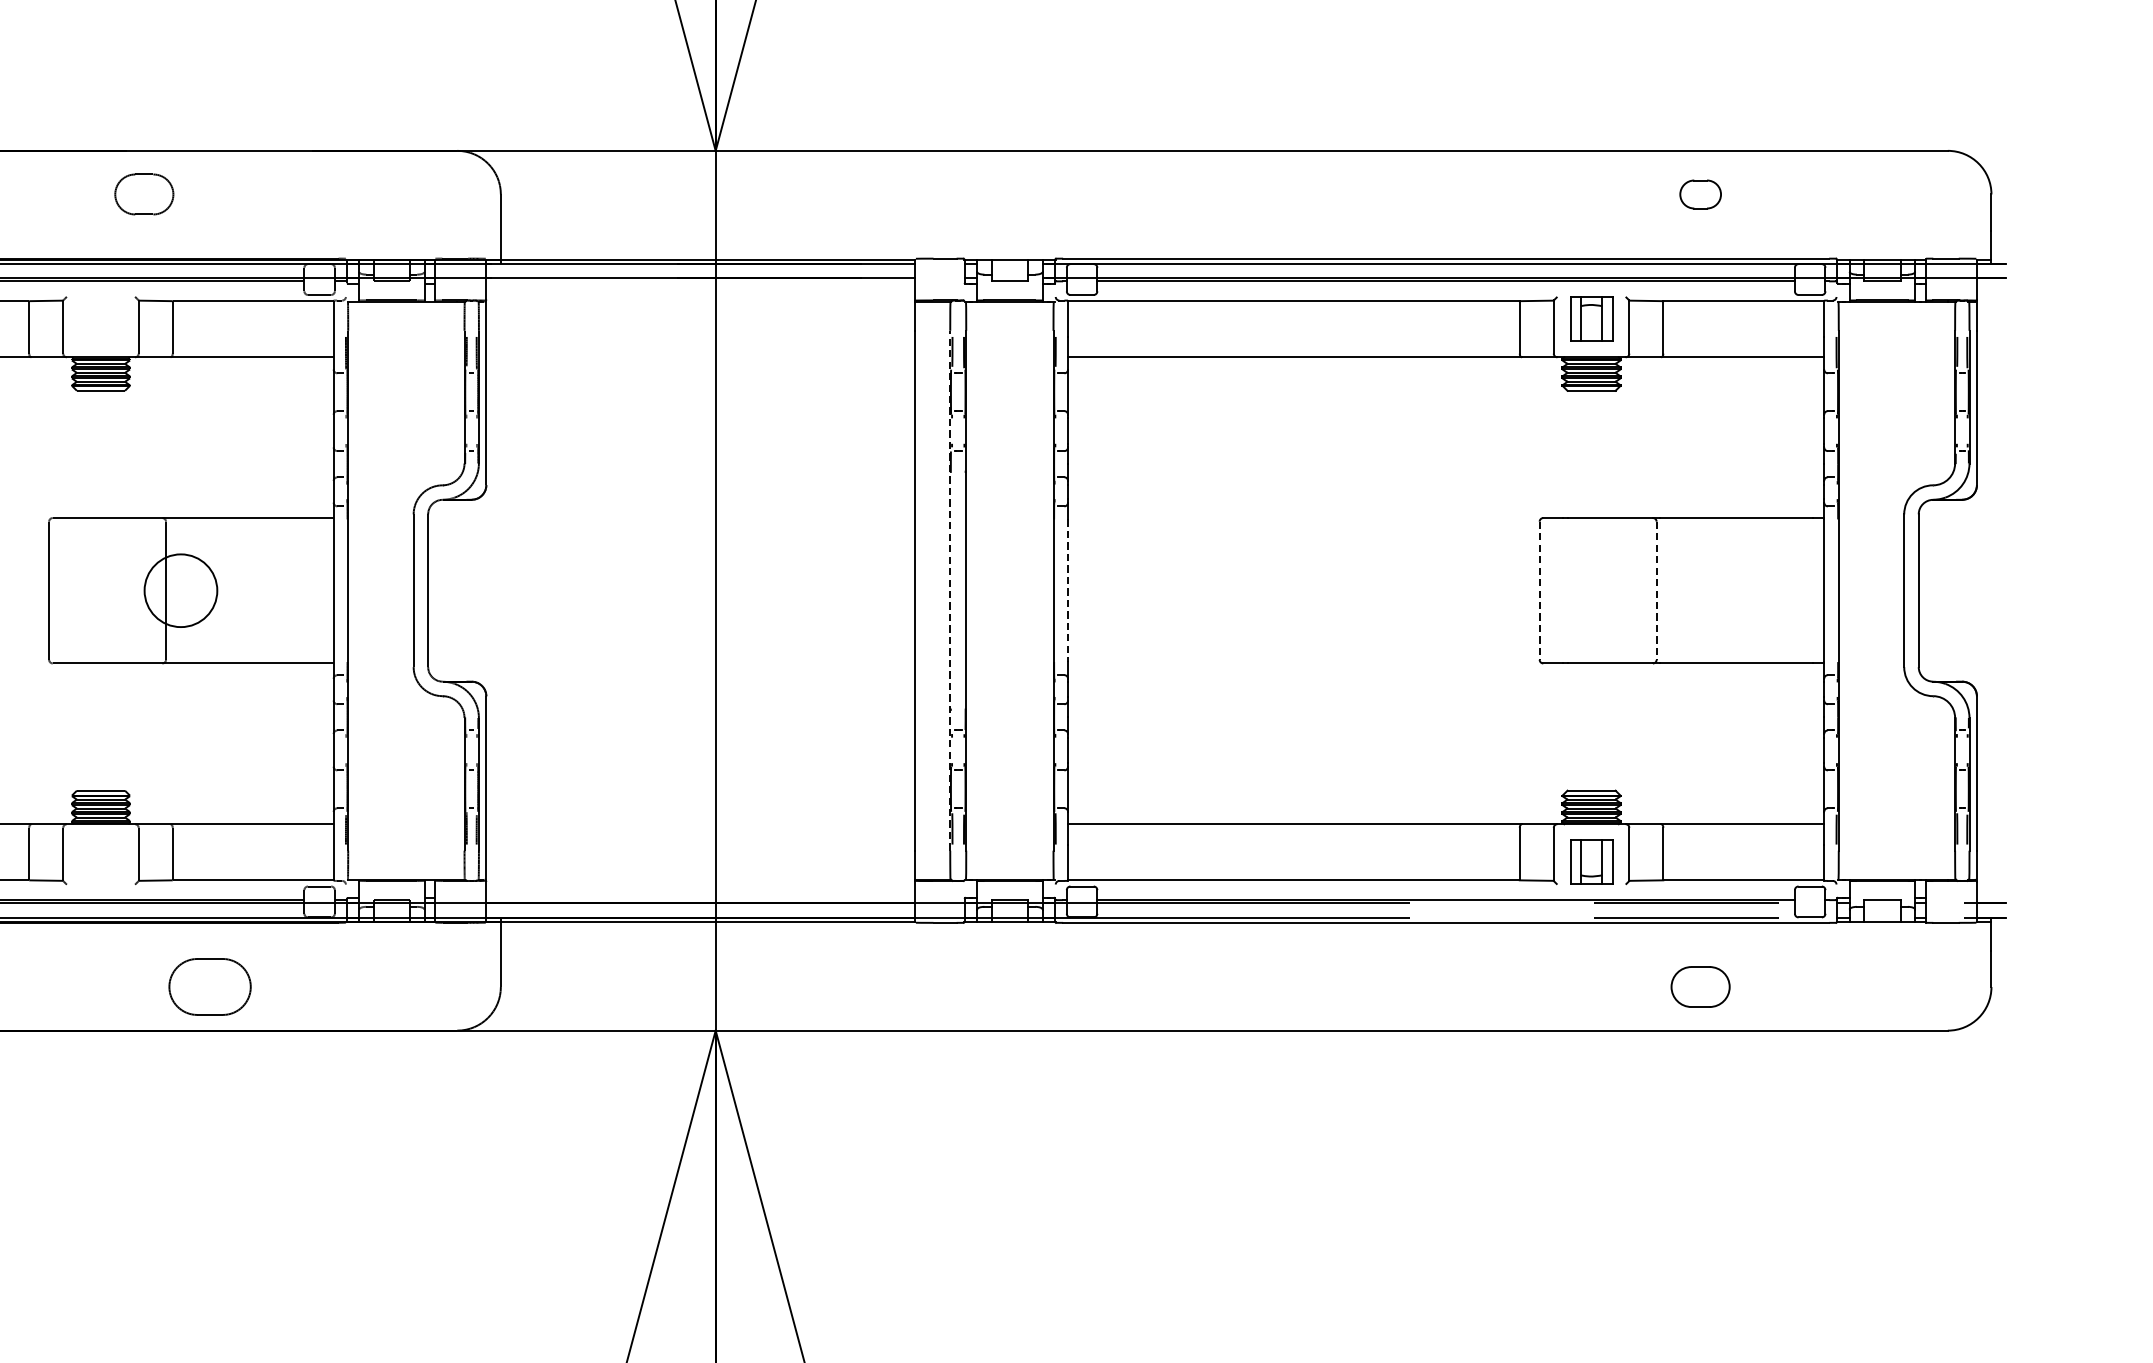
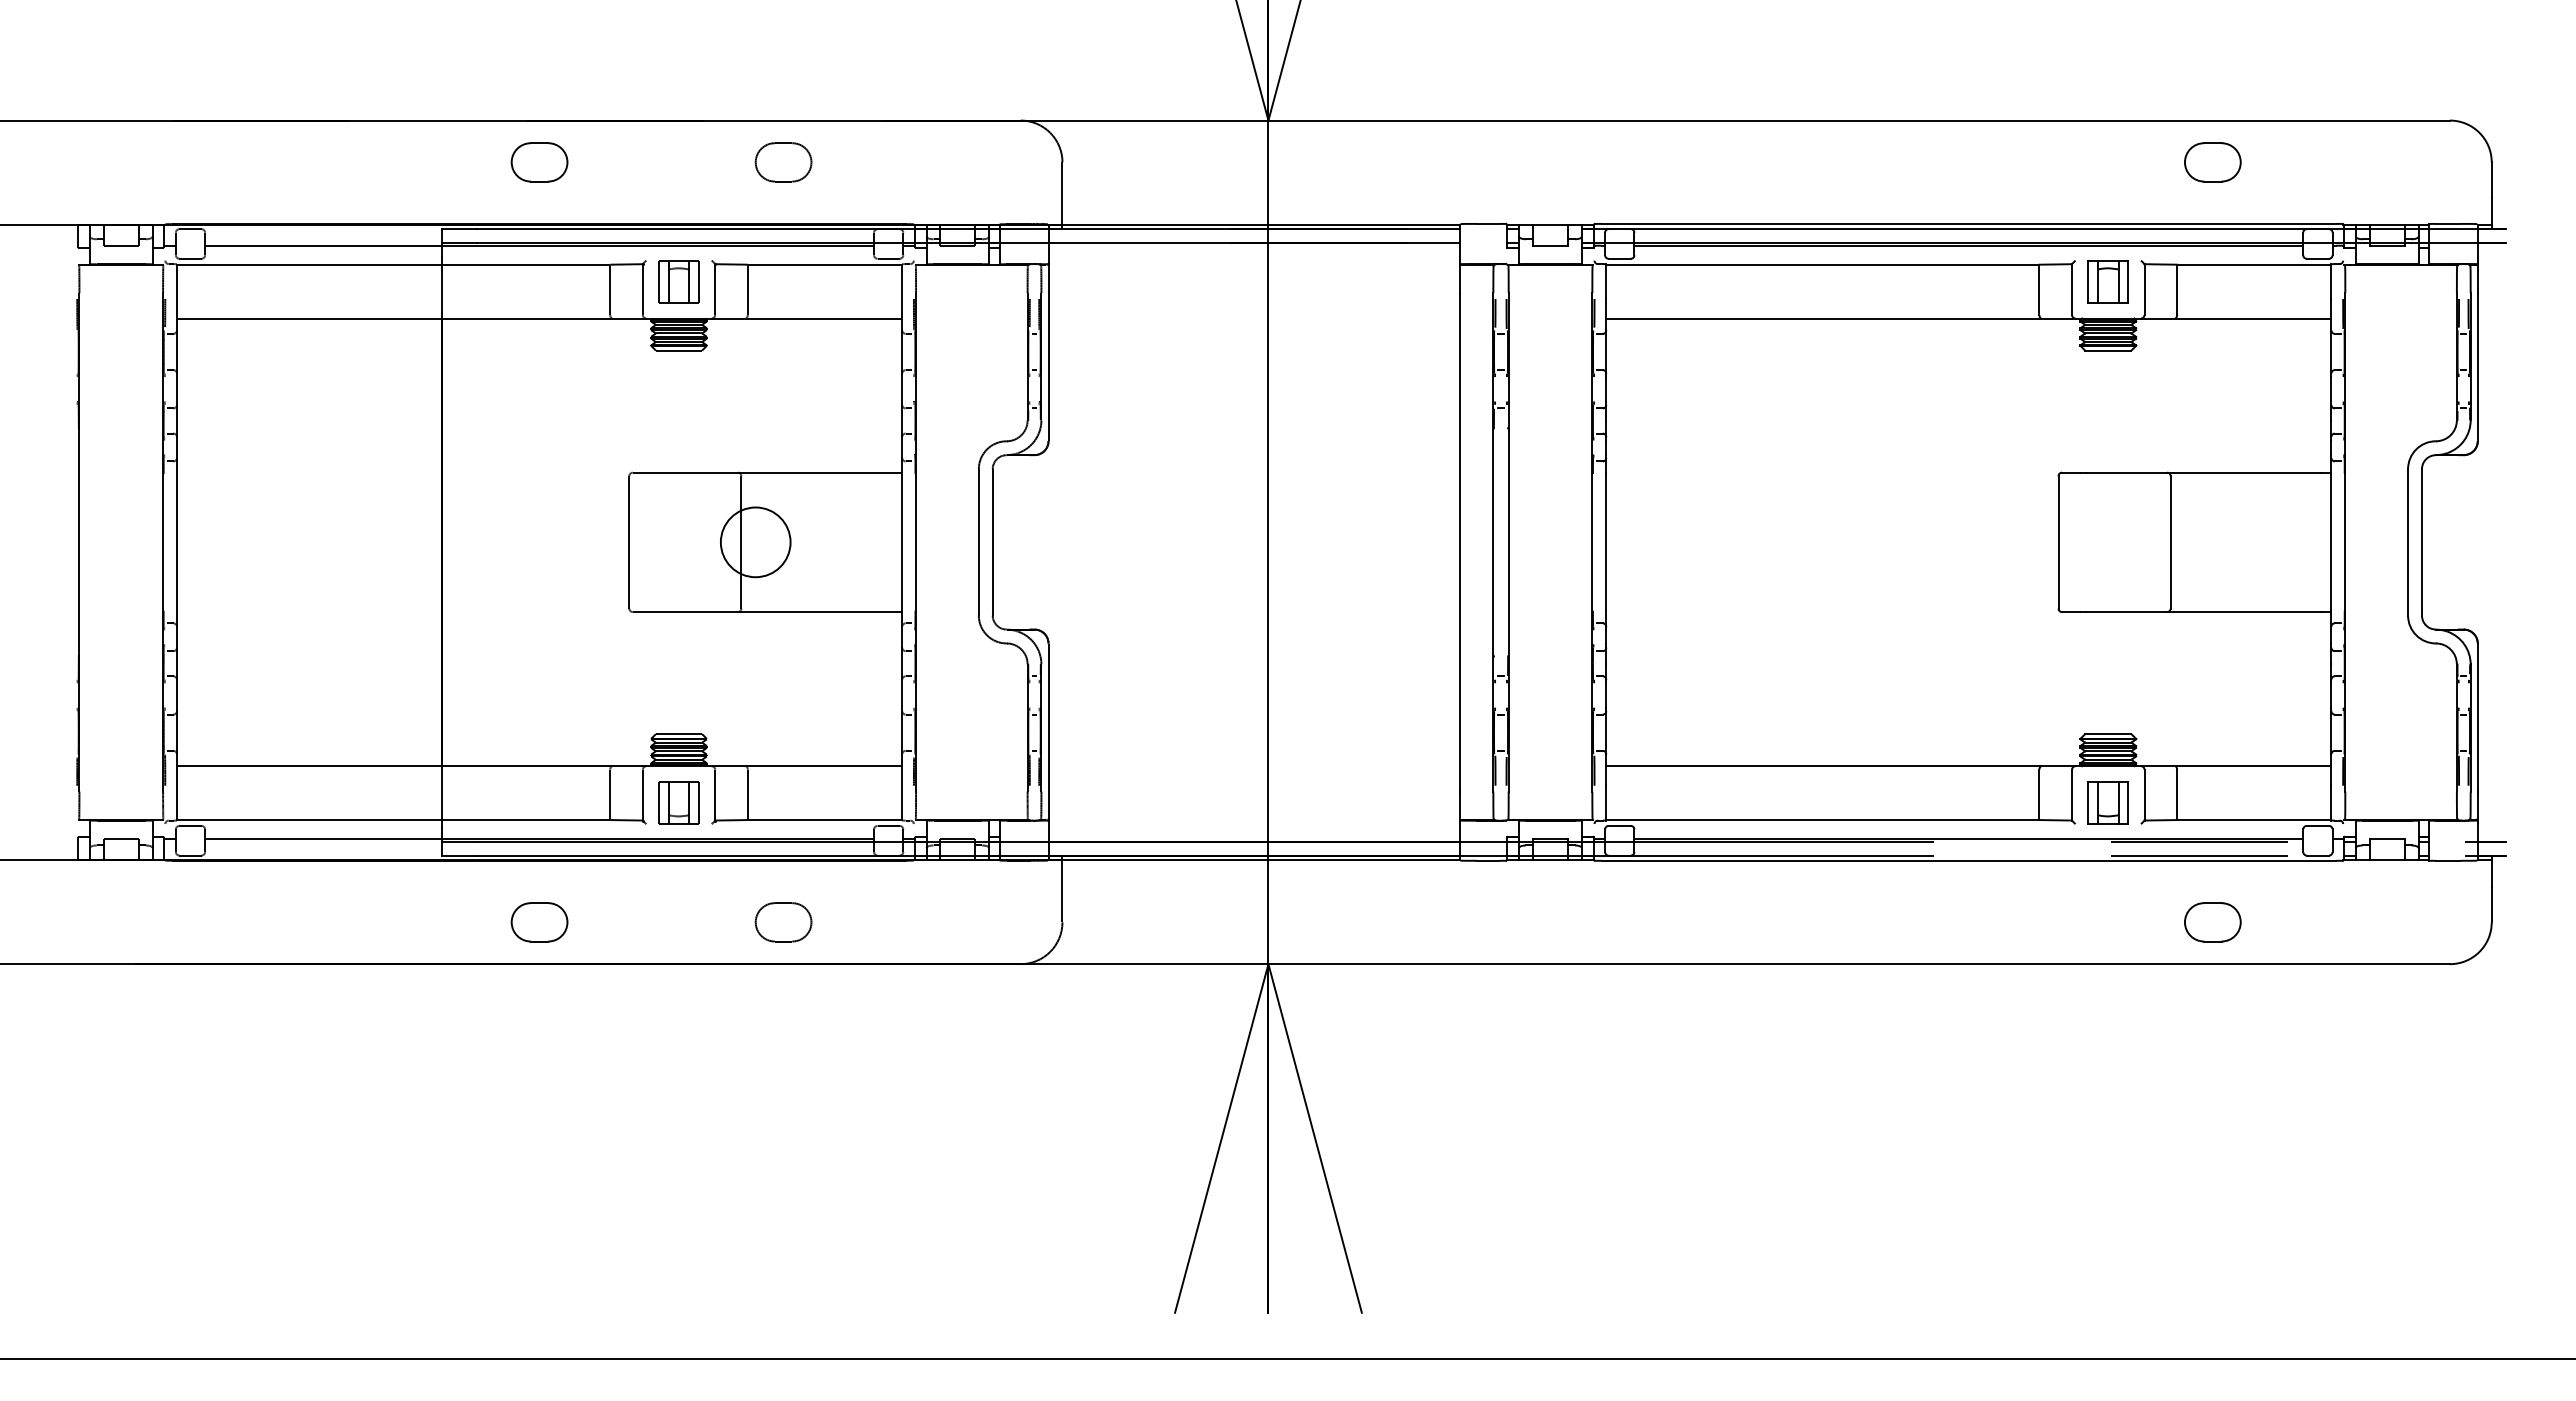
part: (144, 194) -> (783, 162), moved
part: (1700, 194) -> (2212, 162), size x1.43
part: (100, 318) -> (678, 281), added
line: (950, 589) -> (1493, 541), dashed -> solid
line: (1068, 590) -> (1606, 542), dashed -> solid
line: (1539, 590) -> (2058, 542), dashed -> solid
line: (1656, 590) -> (2170, 542), dashed -> solid
part: (100, 862) -> (678, 802), added
part: (209, 987) -> (783, 922), size x0.71

